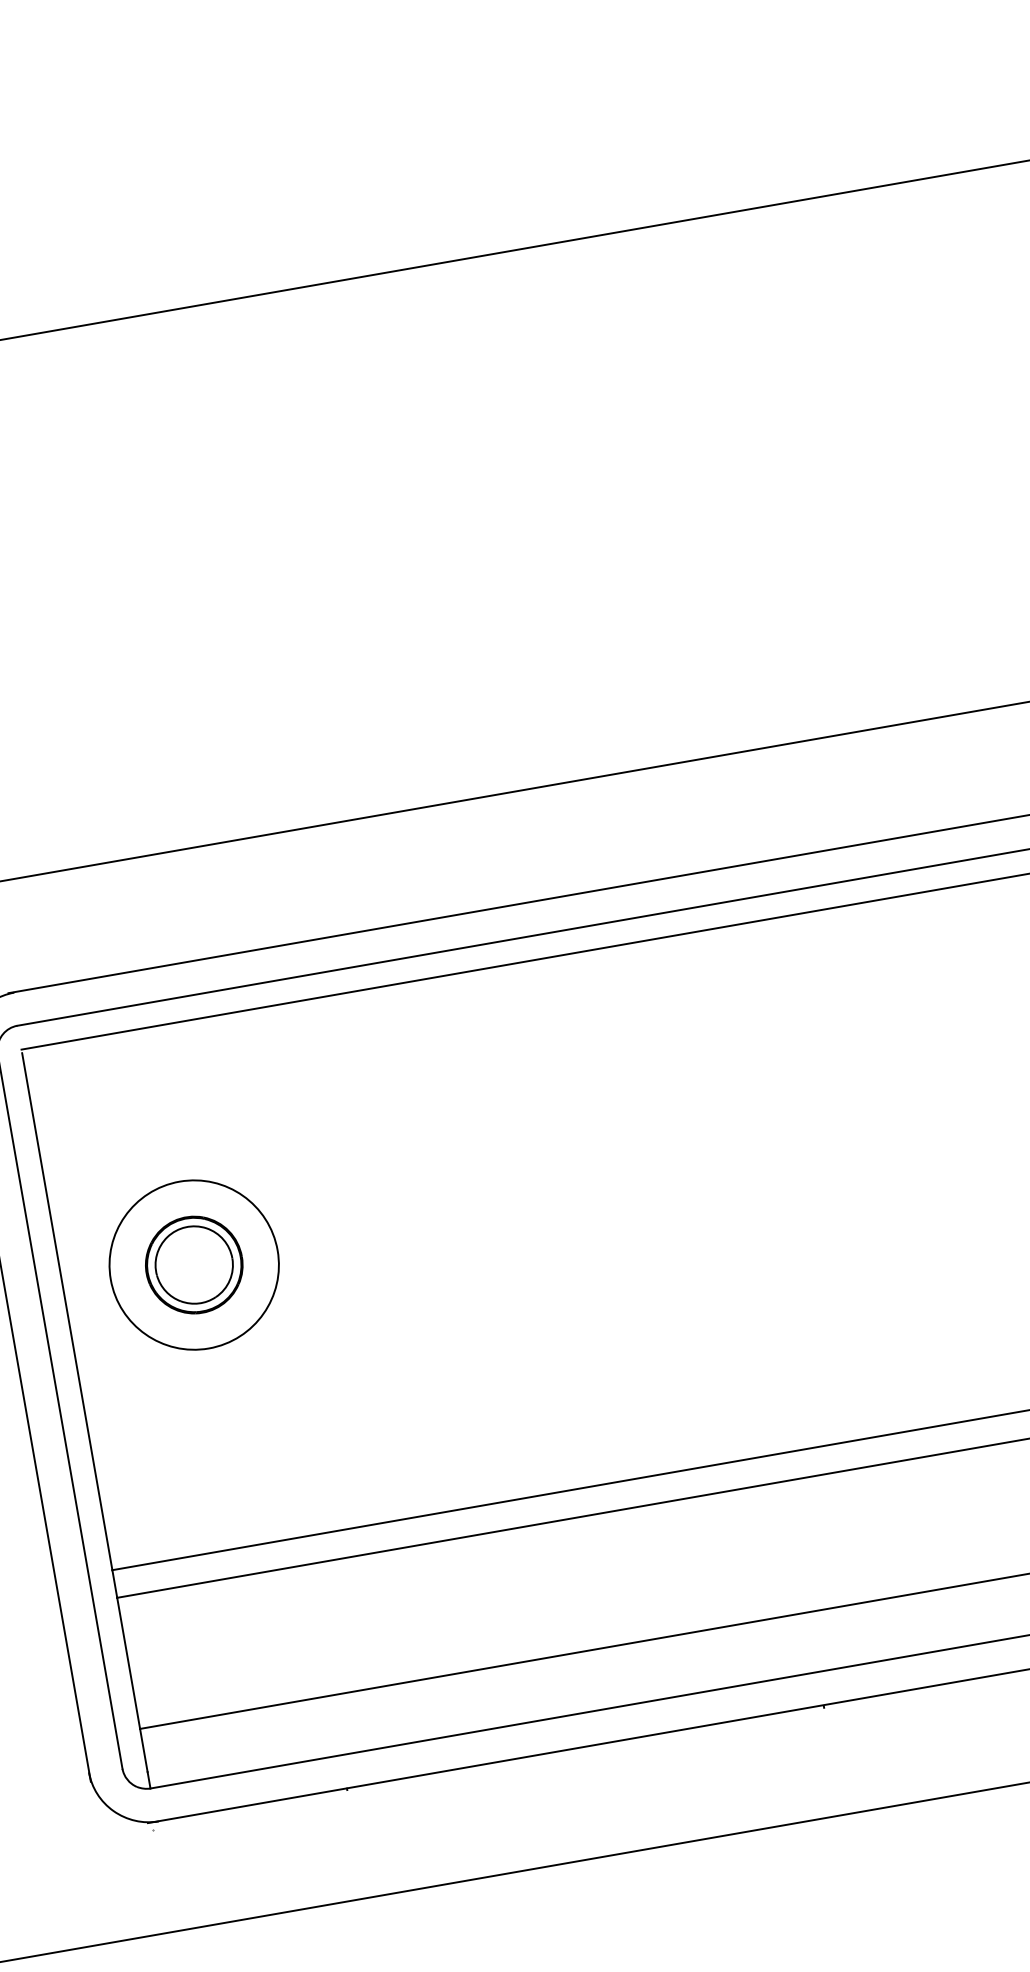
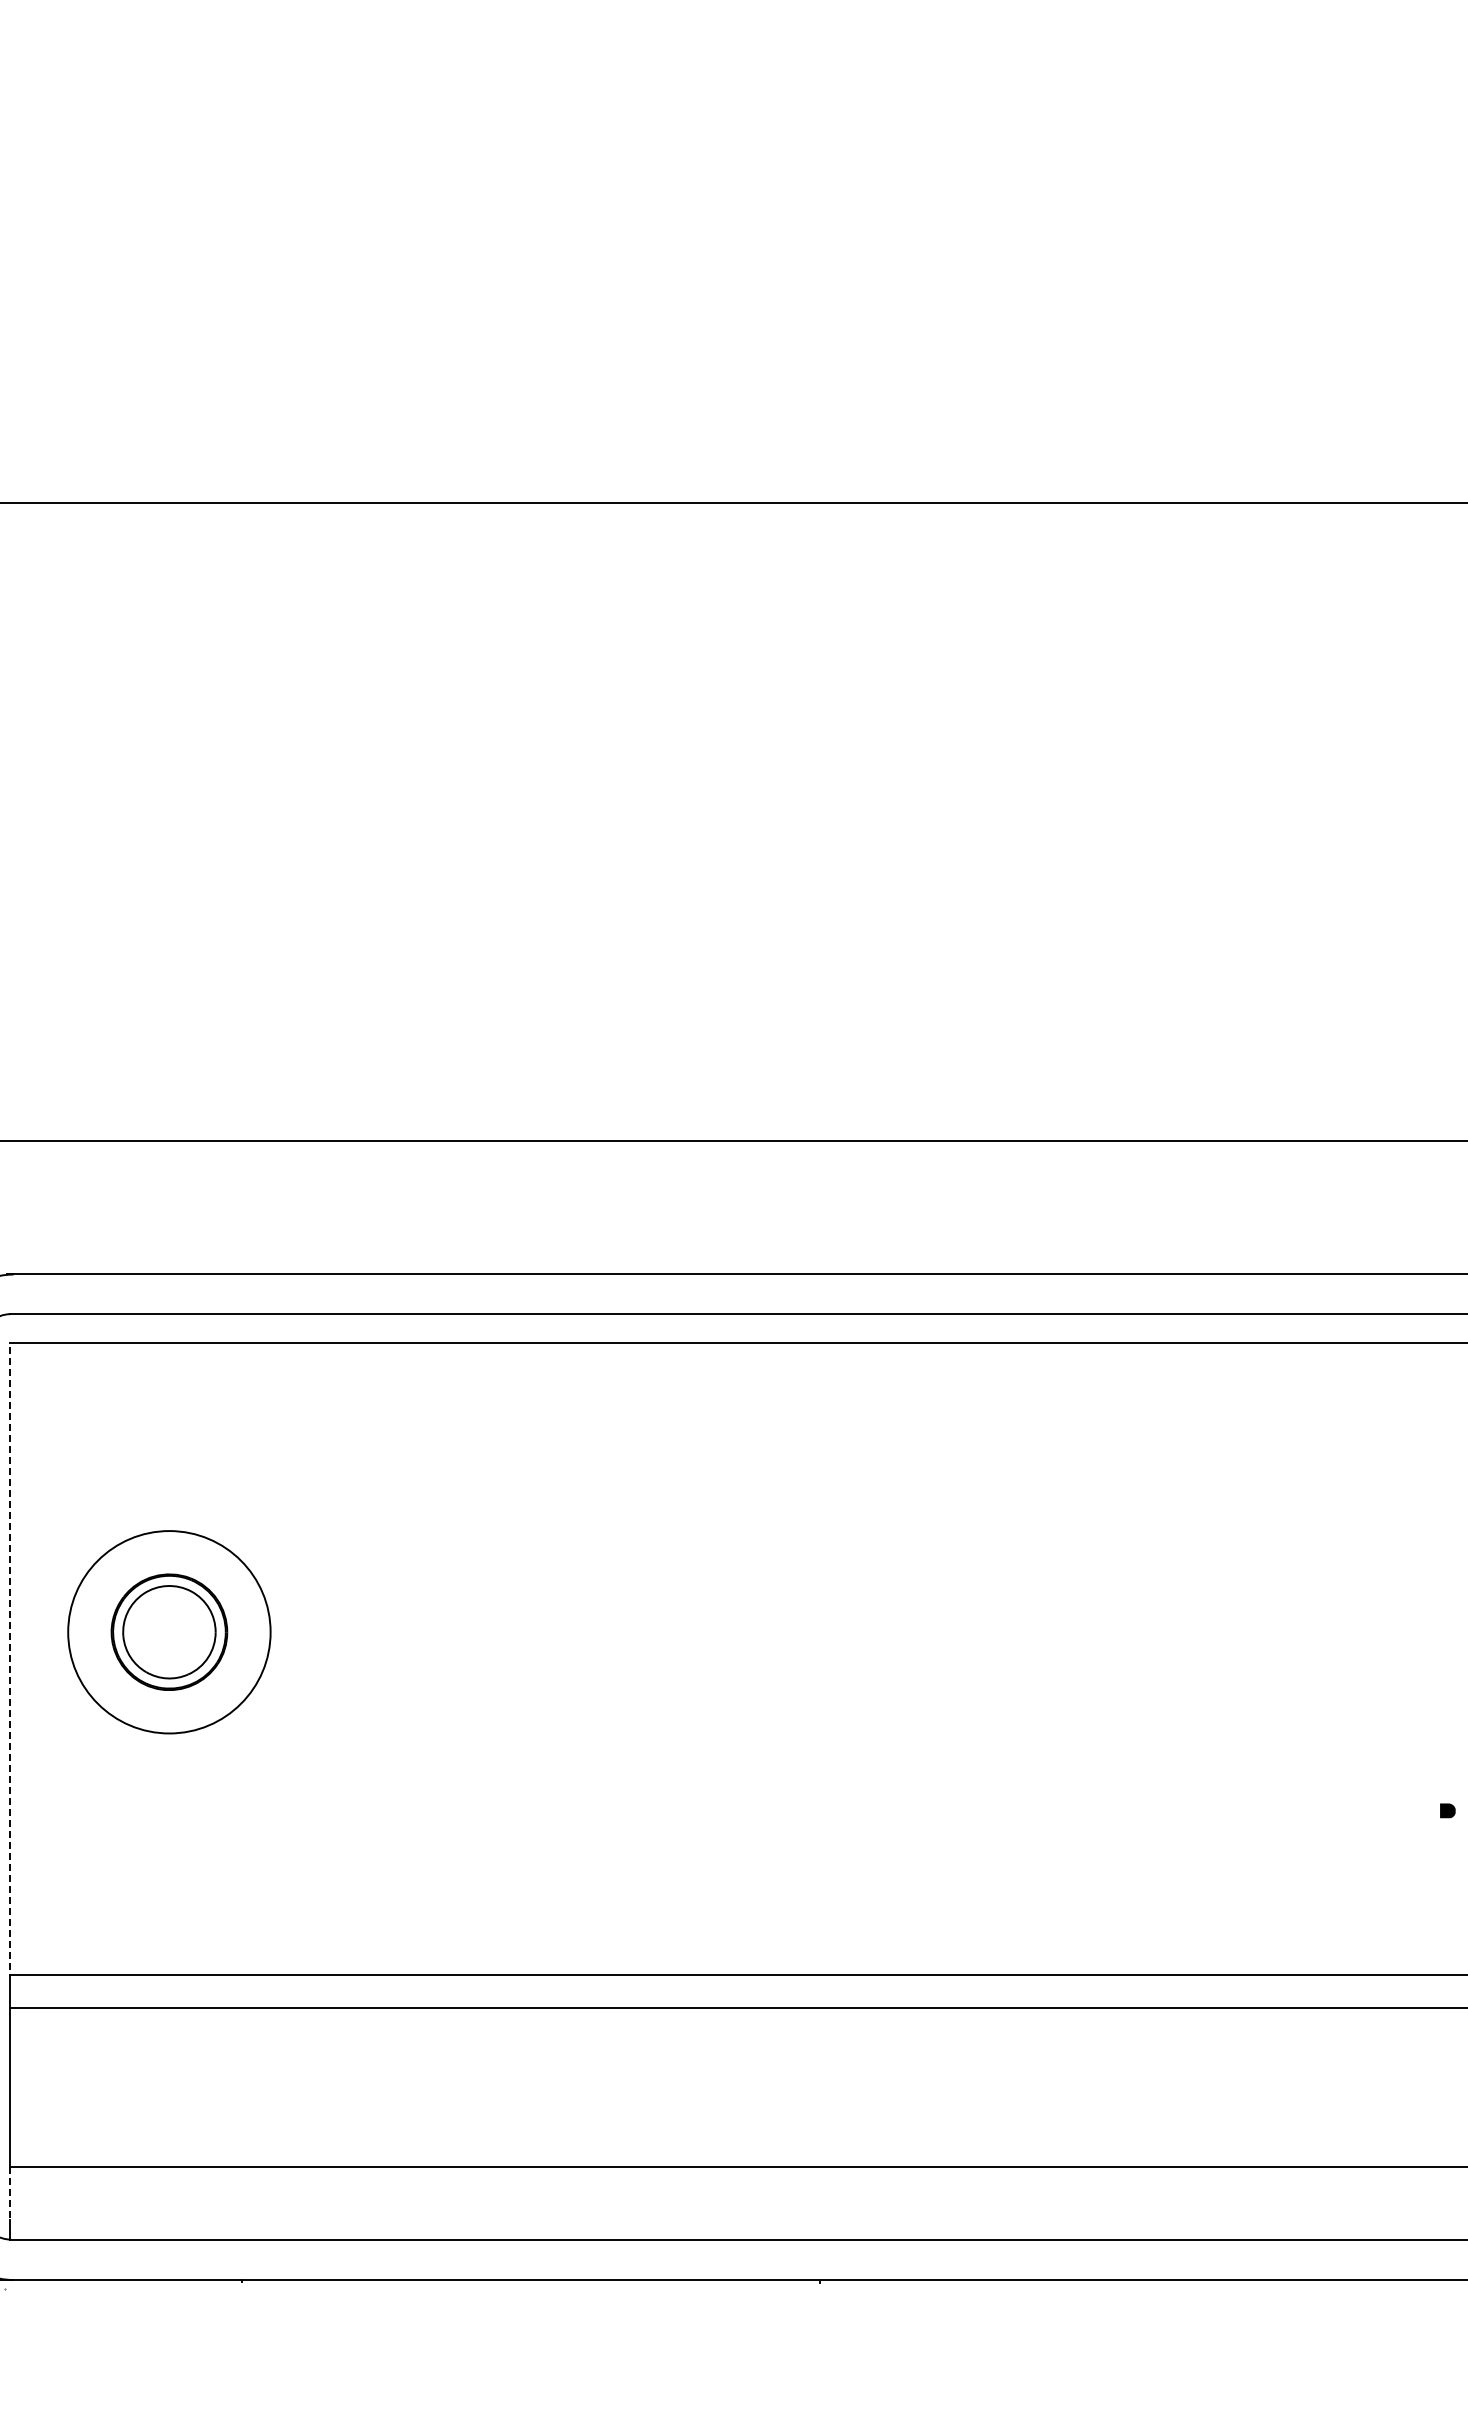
line: (67, 1312) -> (10, 1661), solid -> dashed
line: (143, 1750) -> (10, 2193), solid -> dashed

